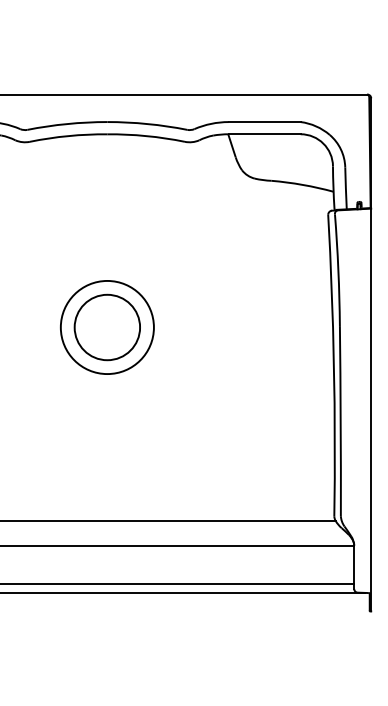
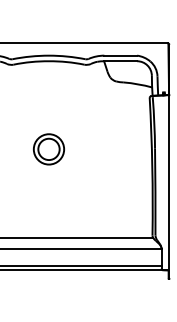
part: (106, 327) -> (48, 149), size x0.71

